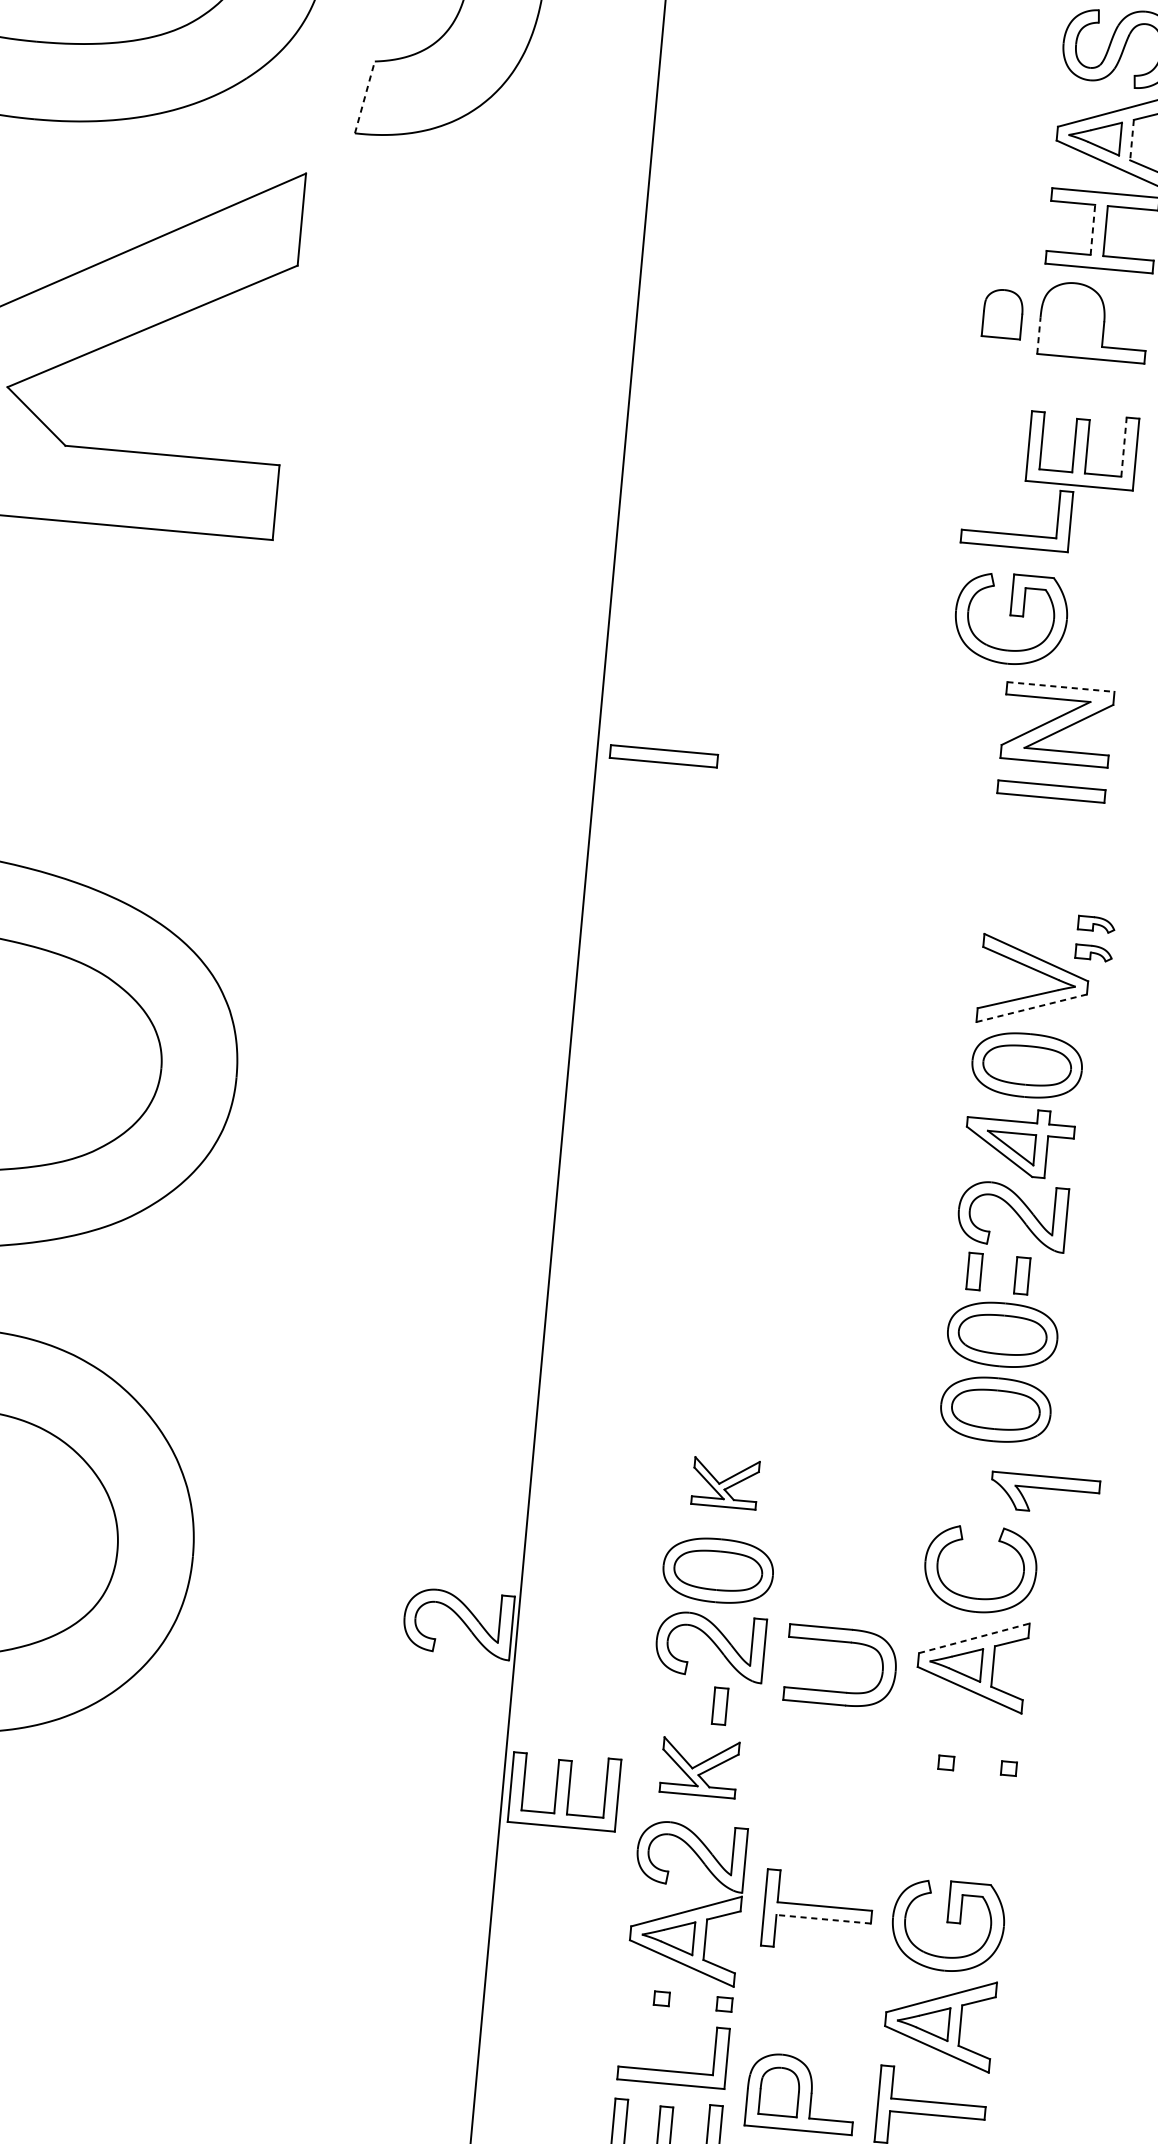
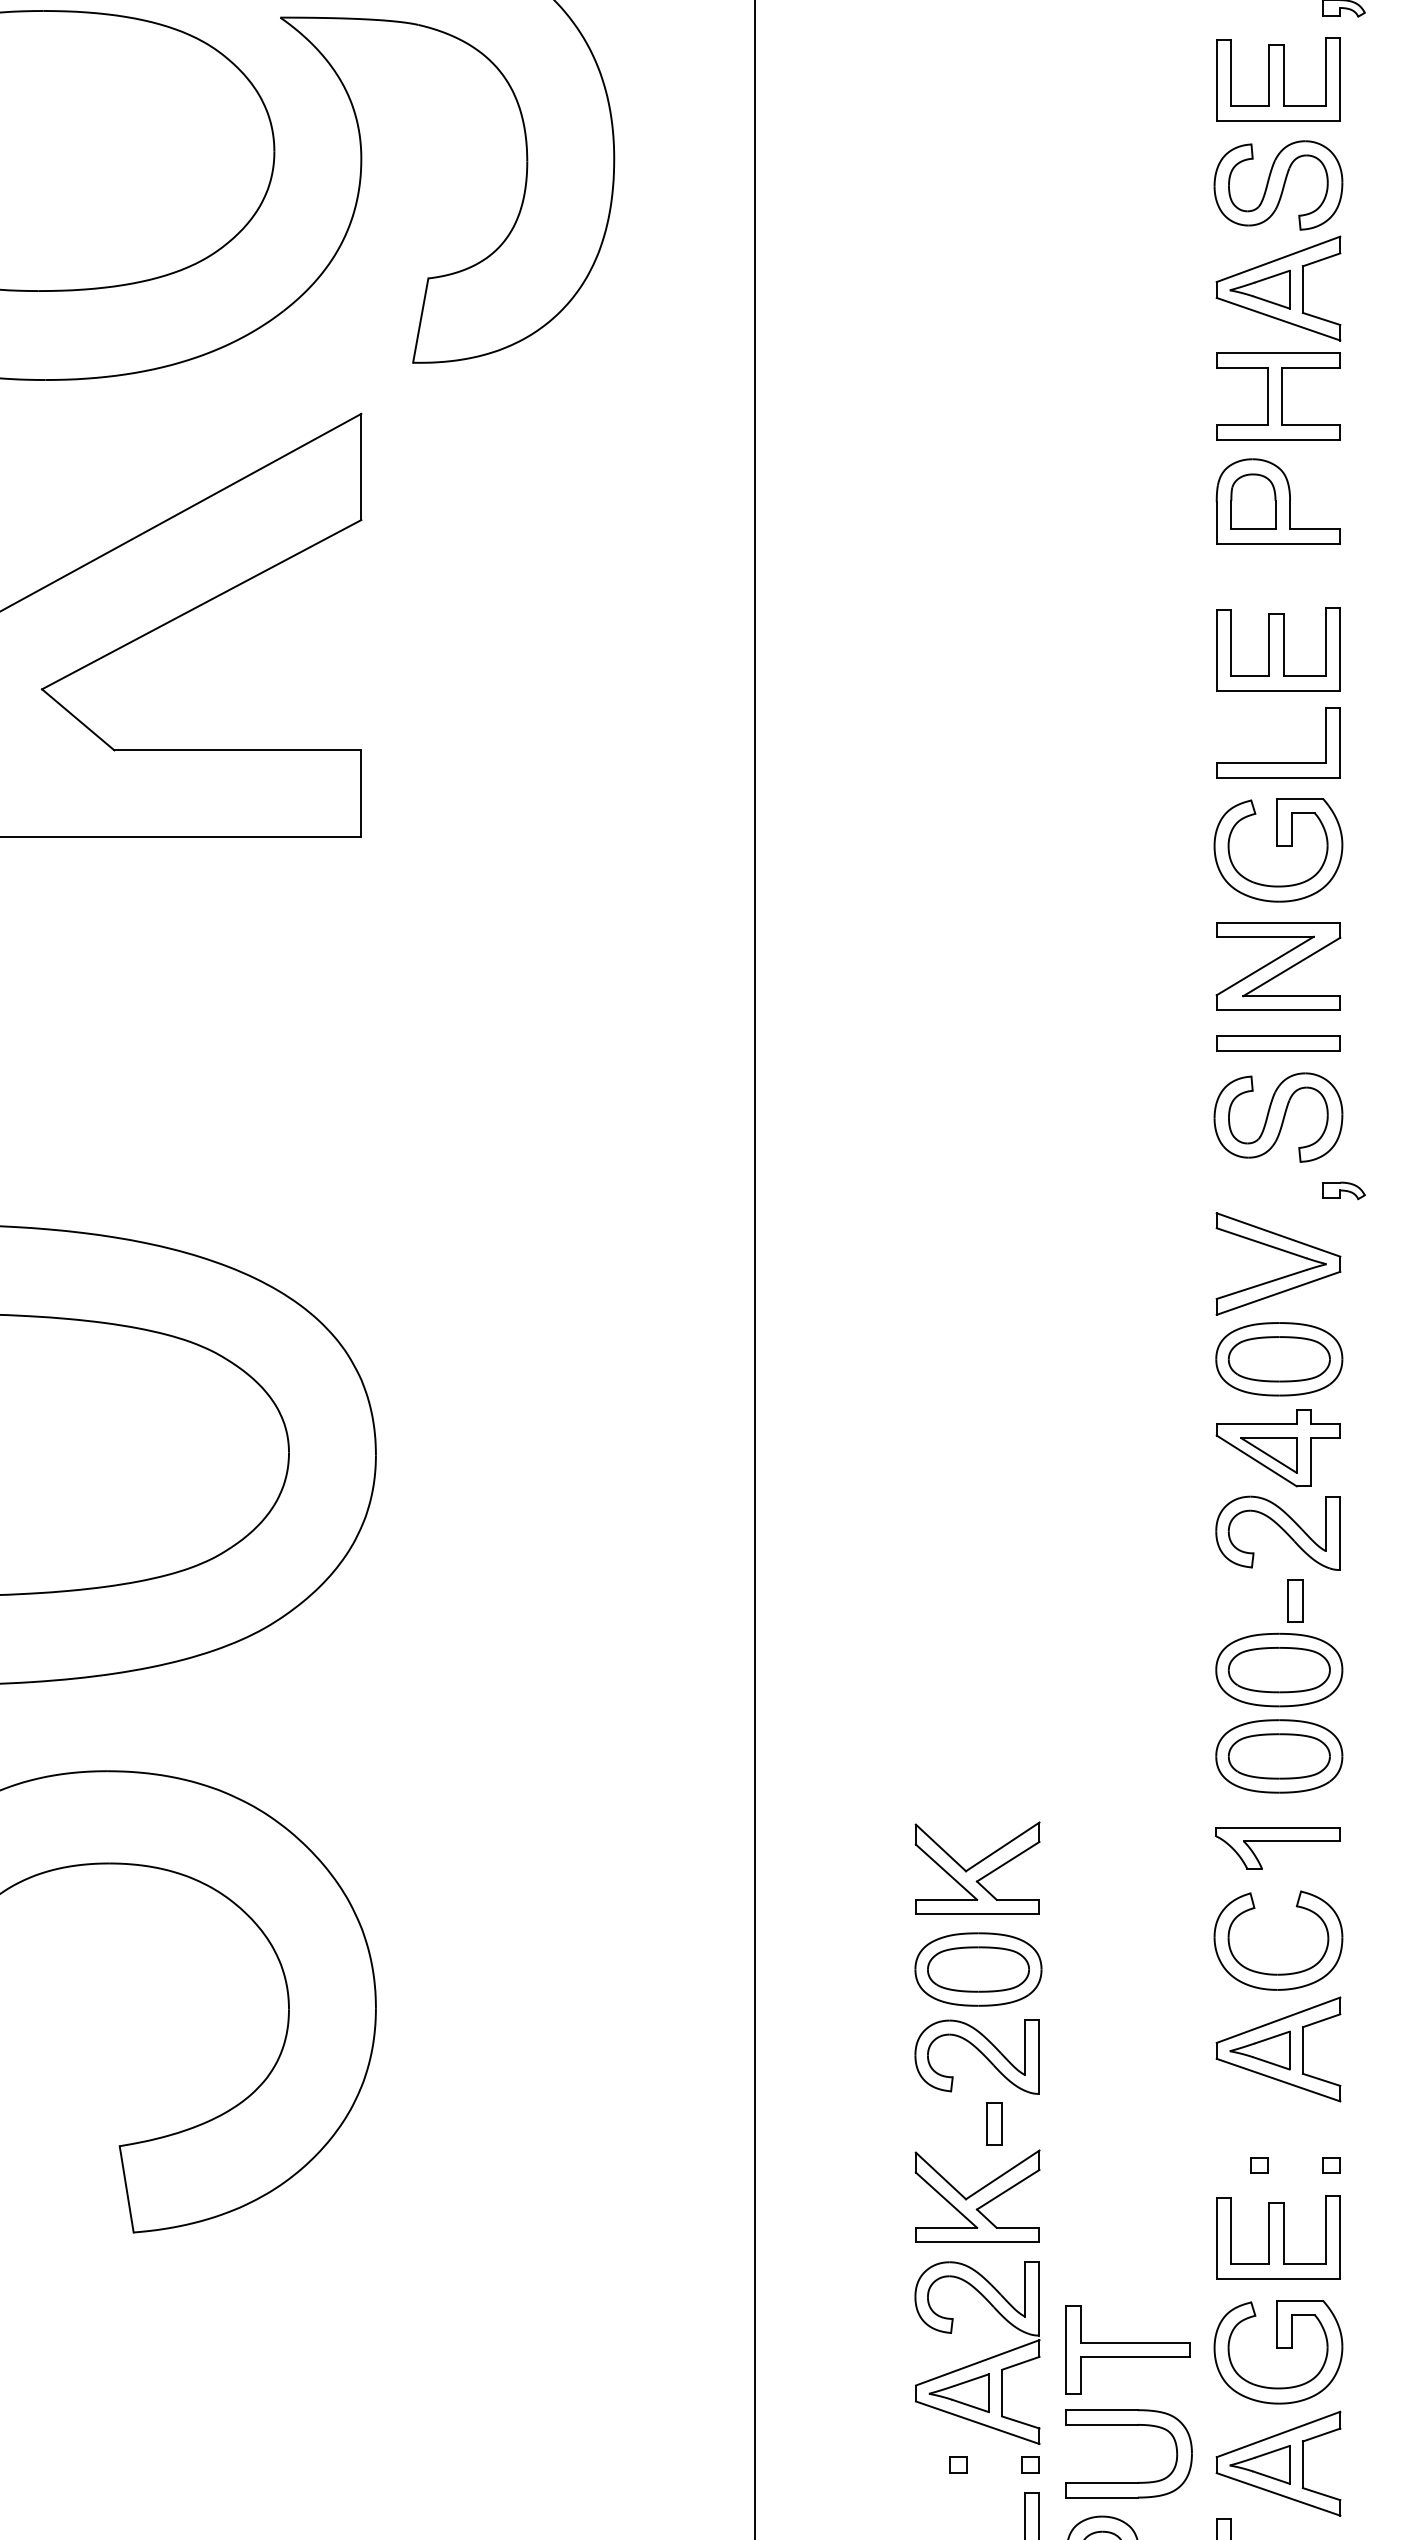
line: (364, 97) -> (420, 320), dashed -> solid
line: (1131, 140) -> (1302, 290), dashed -> solid
line: (1092, 230) -> (1267, 396), dashed -> solid
part: (1003, 313) -> (1253, 501), moved
line: (1038, 336) -> (1216, 523), dashed -> solid
line: (1123, 446) -> (1325, 641), dashed -> solid
part: (1015, 534) -> (1278, 762), moved
part: (1011, 619) -> (1278, 850), moved
line: (1060, 686) -> (1278, 922), dashed -> solid
part: (663, 756) -> (831, 1043), removed
part: (1045, 855) -> (1278, 1117), added
part: (1093, 952) -> (1343, 1223), removed
line: (1031, 1008) -> (1278, 1293), dashed -> solid
part: (974, 1271) -> (1240, 1600), removed
part: (725, 1482) -> (977, 1867), size x1.67
part: (1044, 1488) -> (1277, 1841), moved
part: (457, 1623) -> (685, 2056), removed
line: (974, 1638) -> (1278, 2020), dashed -> solid
part: (842, 1642) -> (1128, 2425), moved
part: (699, 1766) -> (977, 2195), size x1.43
part: (564, 1790) -> (1278, 2237), moved
line: (822, 1919) -> (1134, 2357), dashed -> solid

